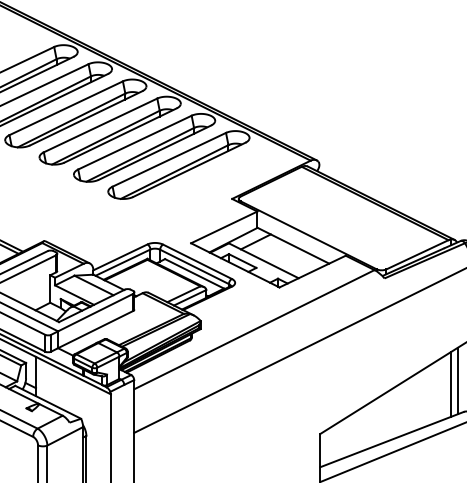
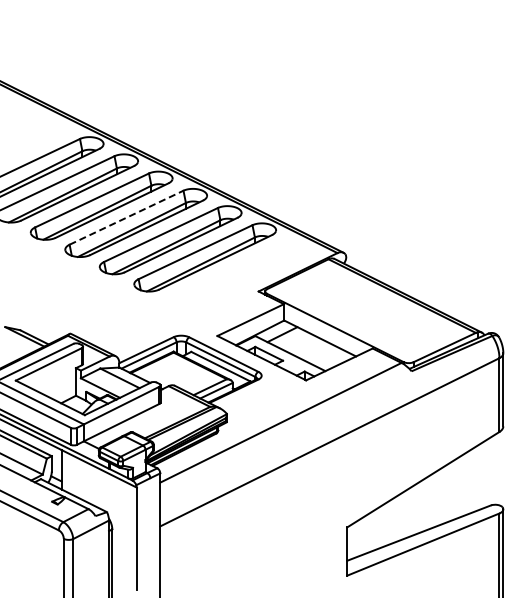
line: (101, 125) -> (127, 217), solid -> dashed
line: (458, 380) -> (485, 473), removed
line: (451, 384) -> (478, 477), removed

